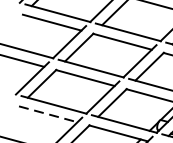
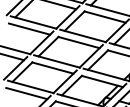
line: (49, 114) -> (27, 93), dashed -> solid

